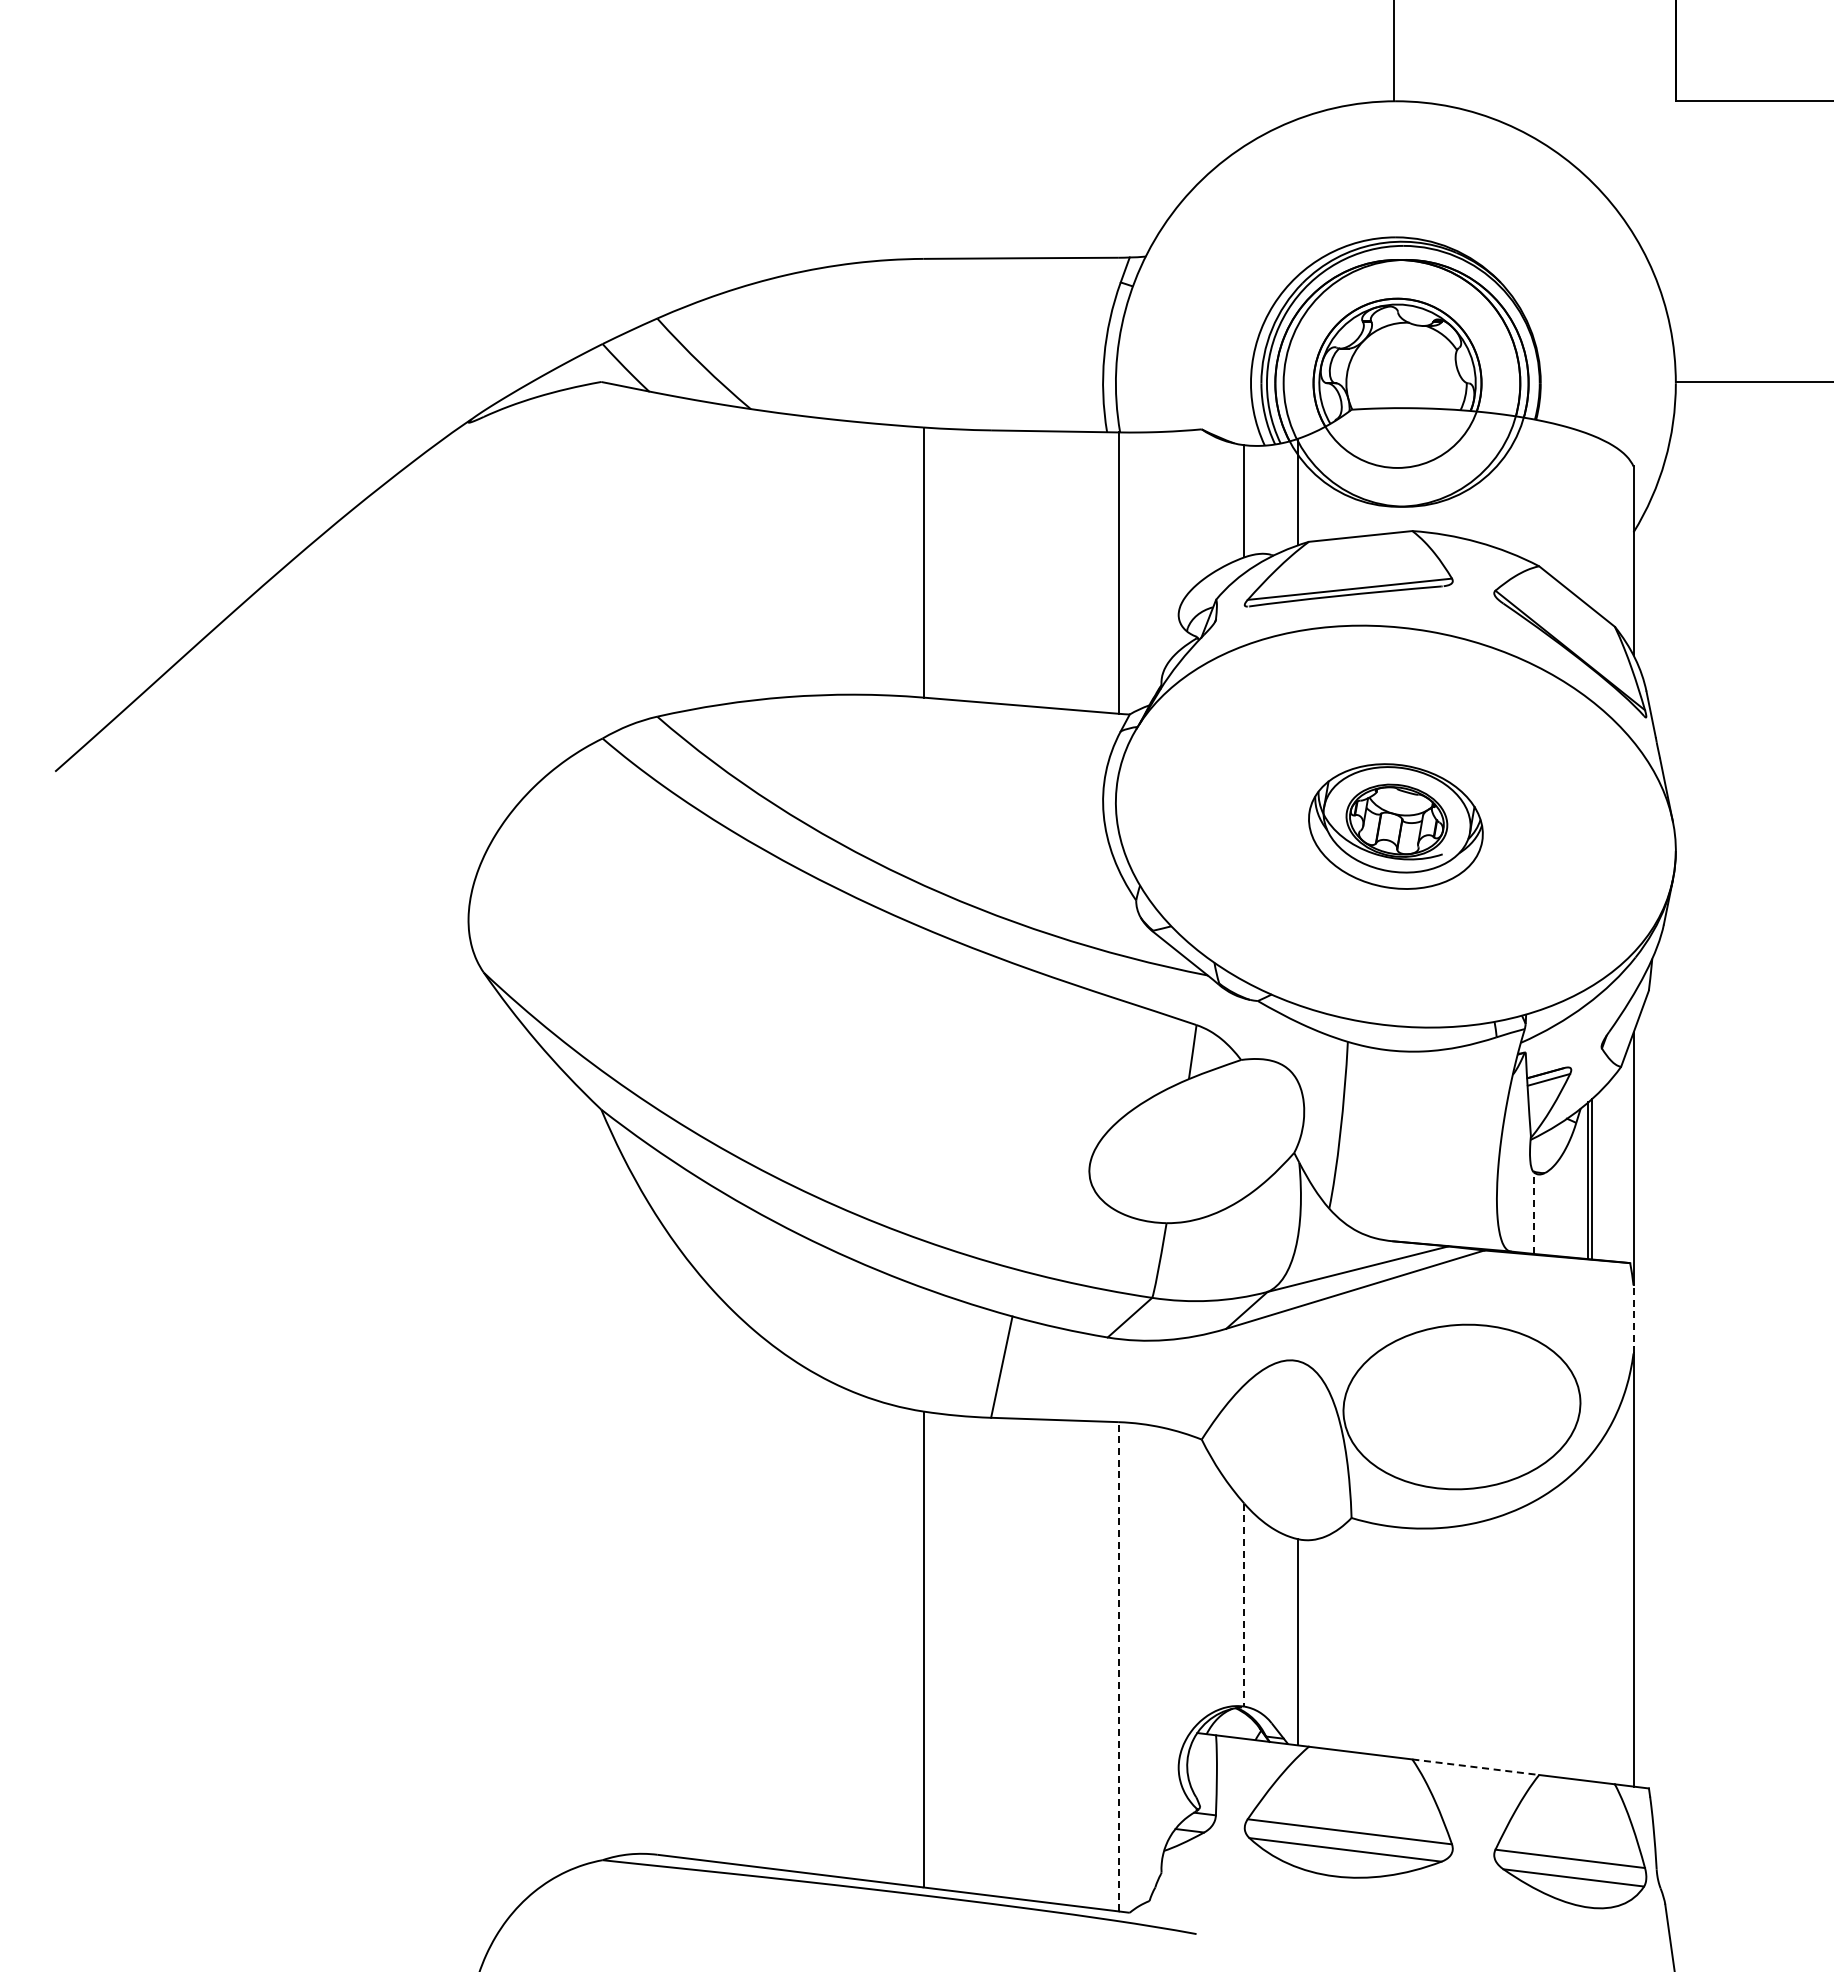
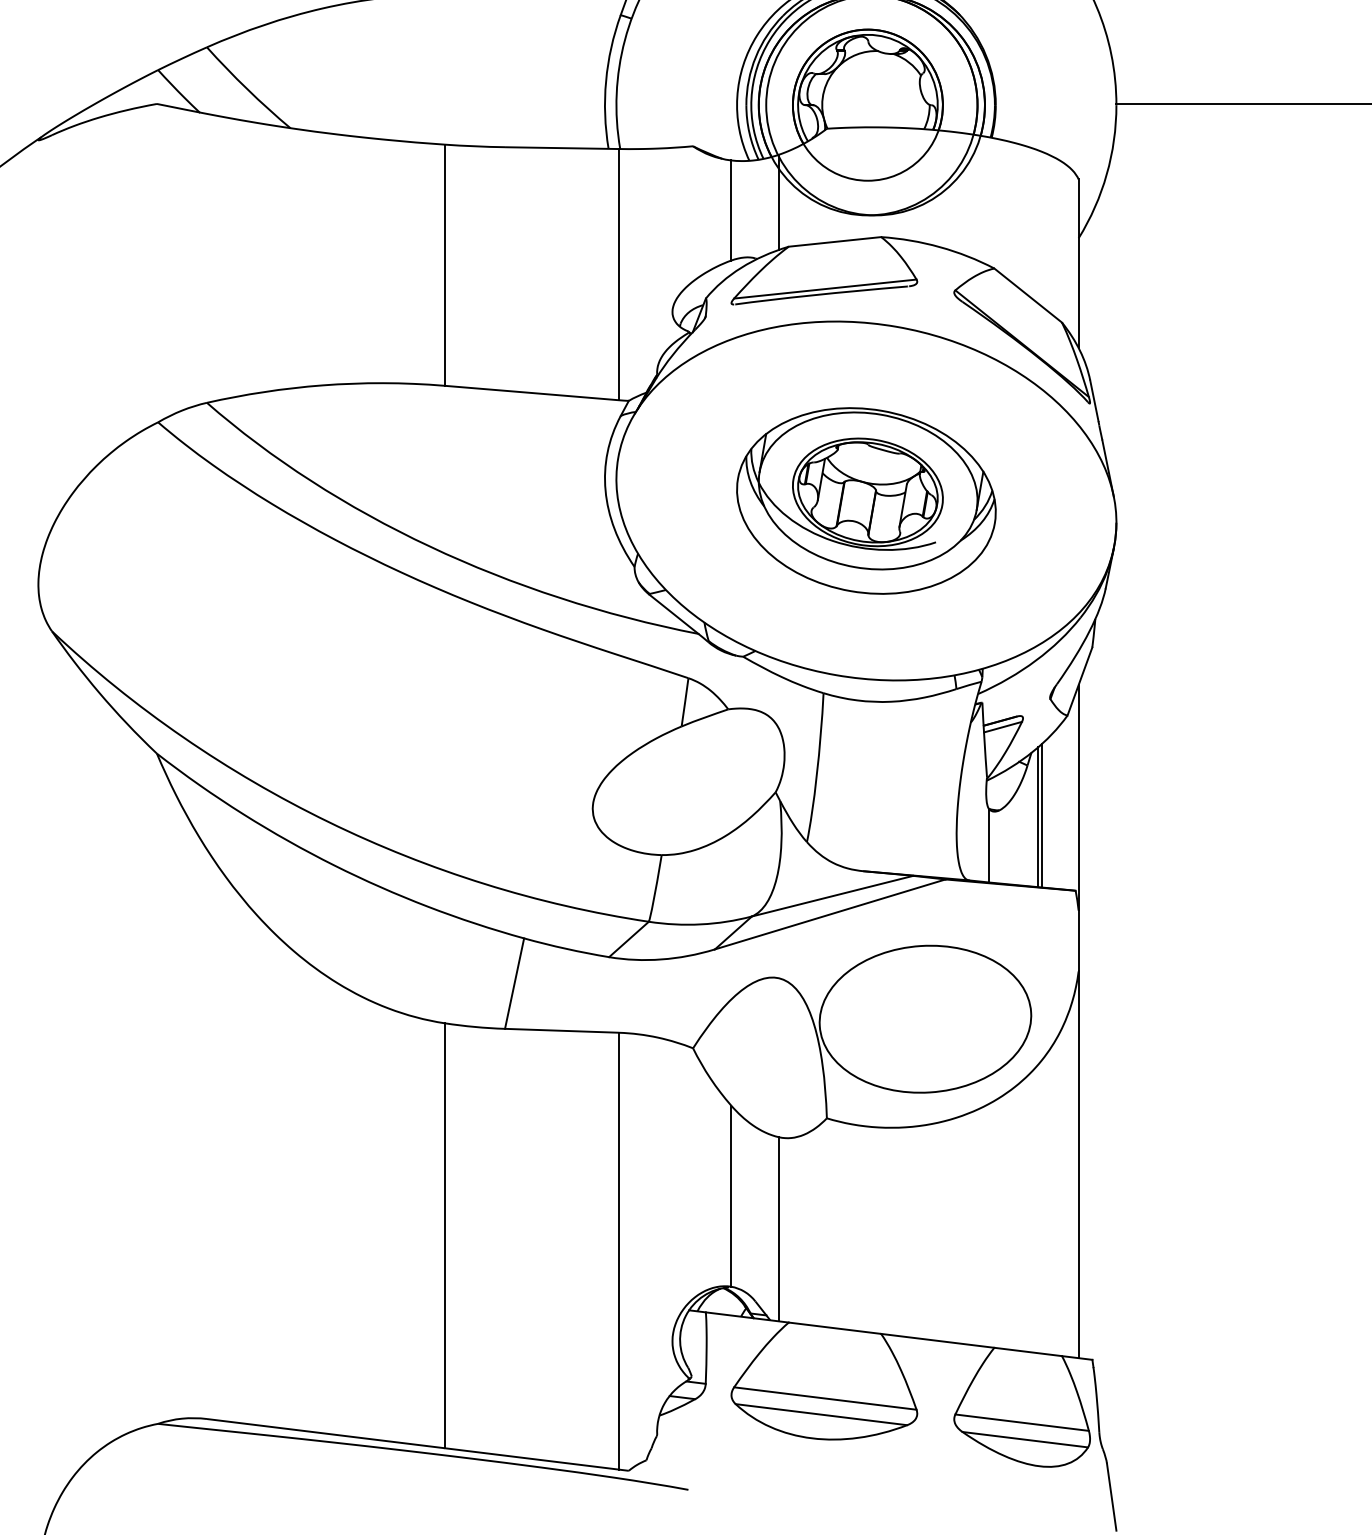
part: (1395, 826) -> (866, 500), size x1.67
line: (1533, 1212) -> (989, 845), dashed -> solid
line: (1633, 1318) -> (1078, 940), dashed -> solid
line: (1244, 1605) -> (731, 1196), dashed -> solid
line: (1118, 1666) -> (618, 1250), dashed -> solid
line: (1475, 1767) -> (937, 1341), dashed -> solid

